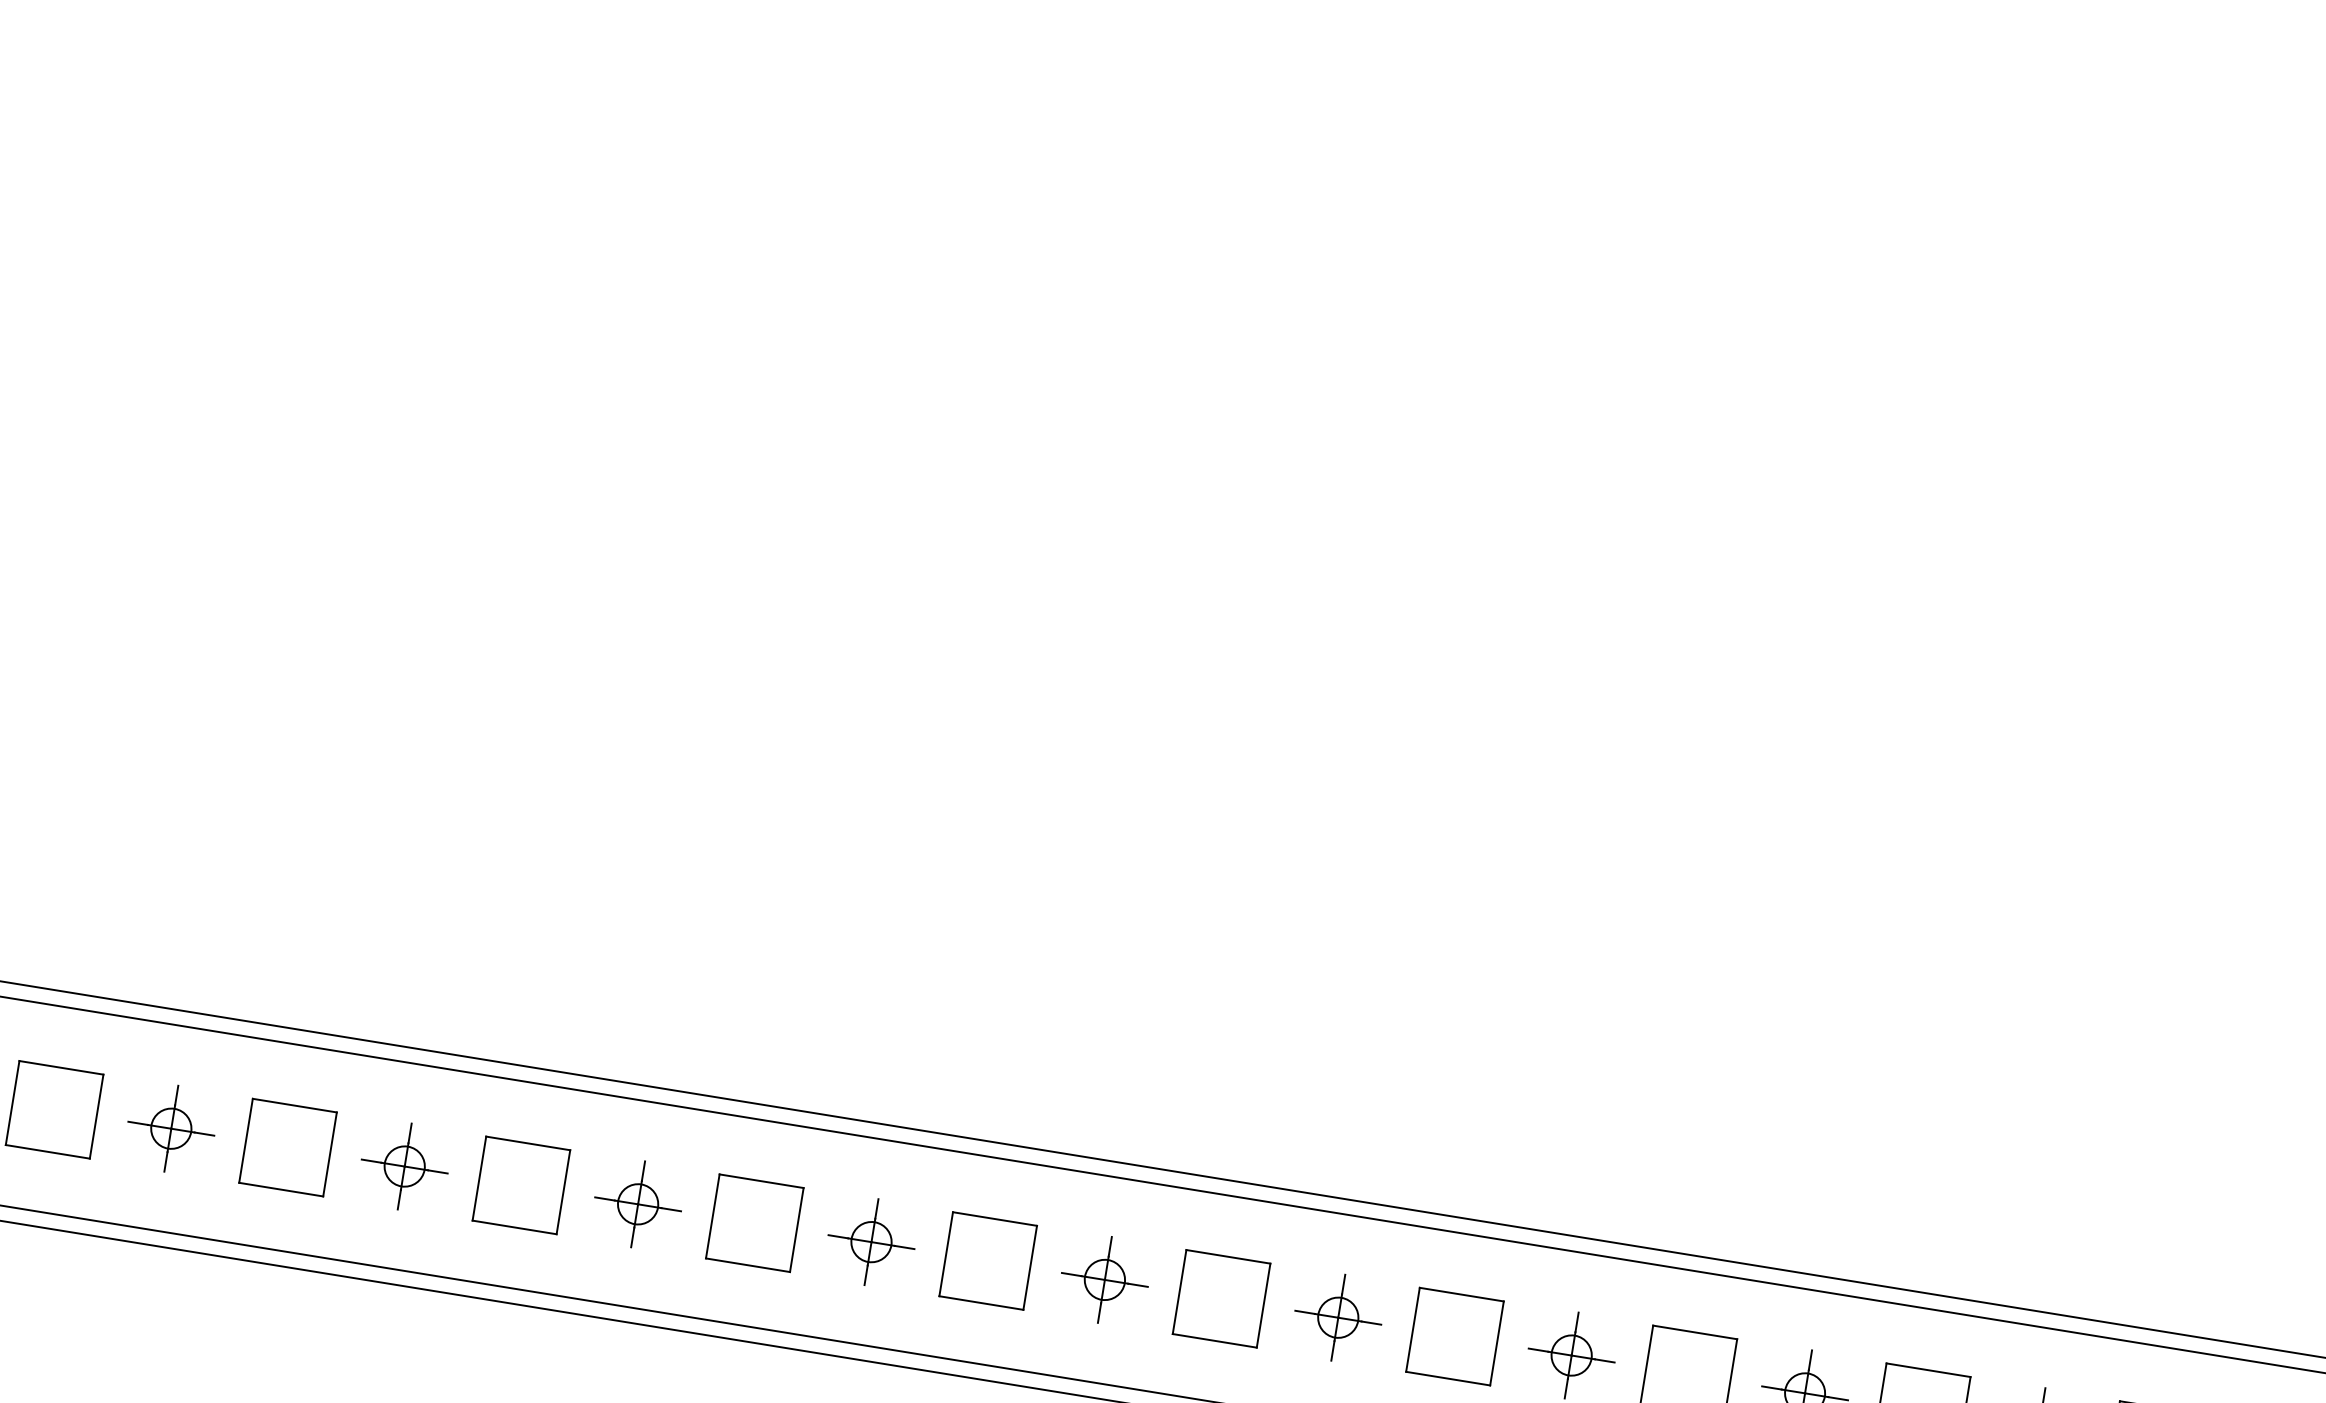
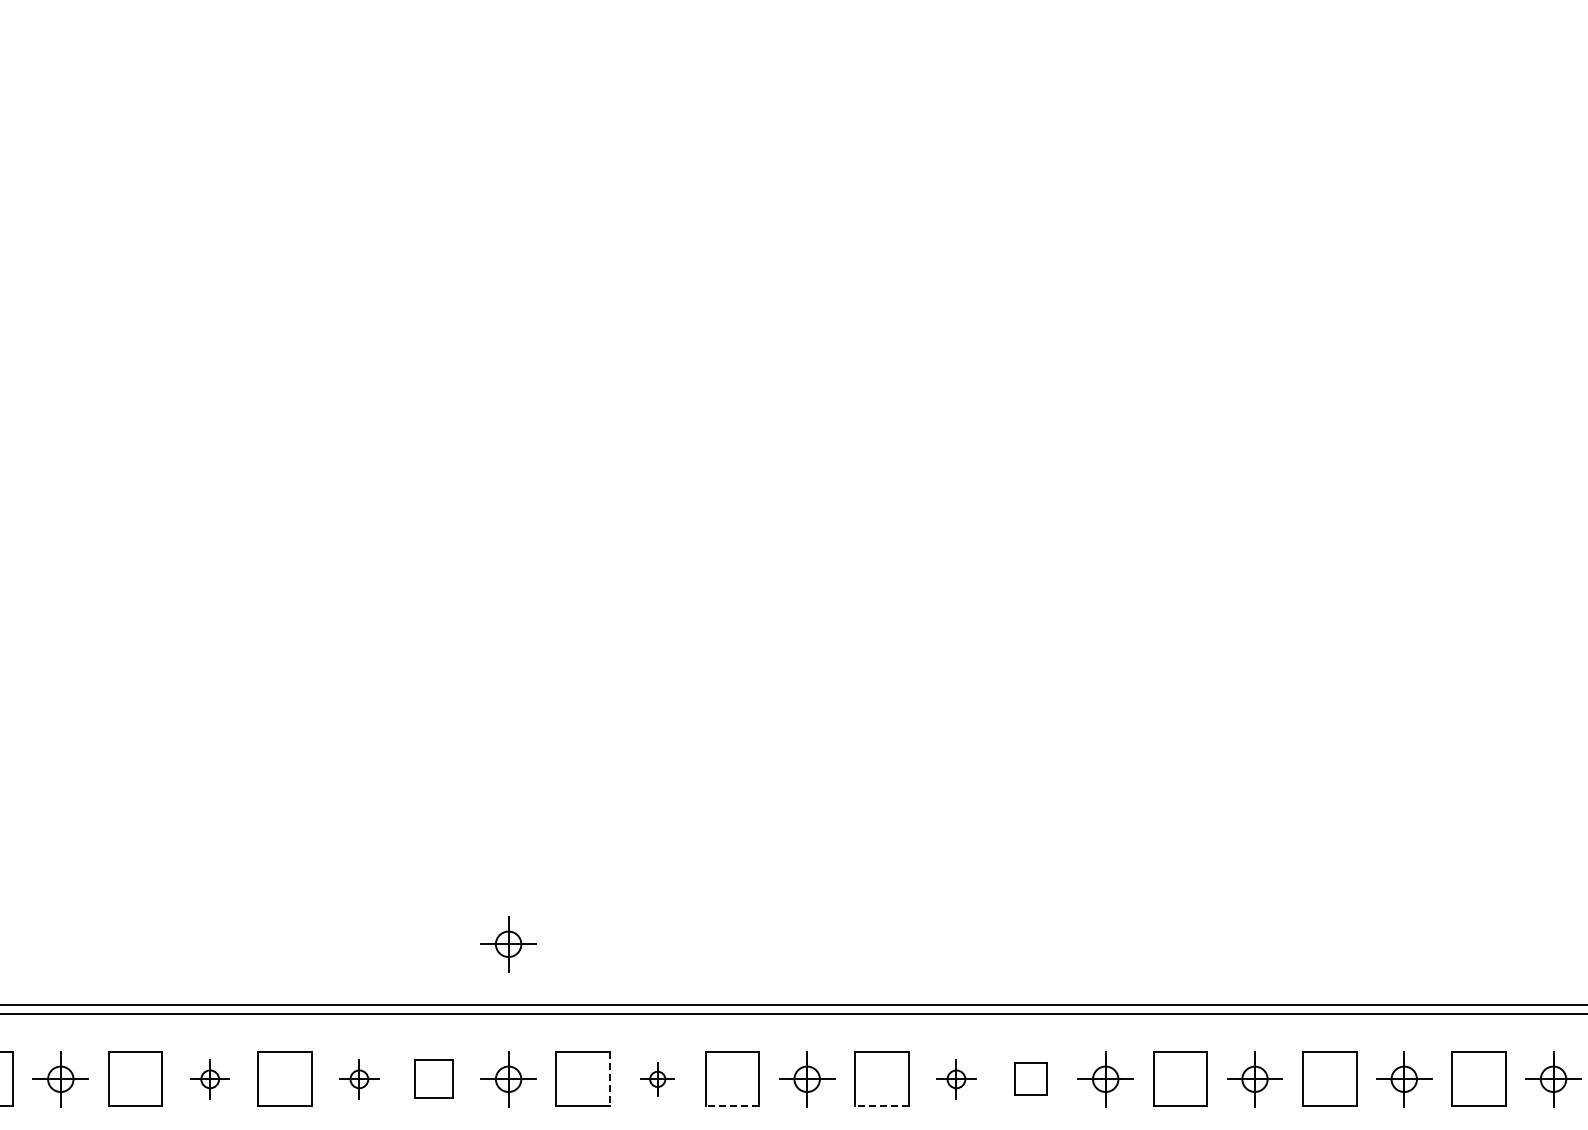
part: (672, 993) -> (508, 944), added
part: (171, 1129) -> (210, 1079), size x0.7
part: (404, 1166) -> (359, 1079), size x0.7
part: (520, 1184) -> (433, 1078), size x0.7
line: (797, 1230) -> (610, 1079), solid -> dashed
part: (870, 1242) -> (657, 1079), size x0.6
line: (981, 1303) -> (732, 1106), solid -> dashed
part: (1338, 1318) -> (956, 1079), size x0.7
part: (1454, 1335) -> (1030, 1078), size x0.6
line: (1214, 1341) -> (881, 1106), solid -> dashed

